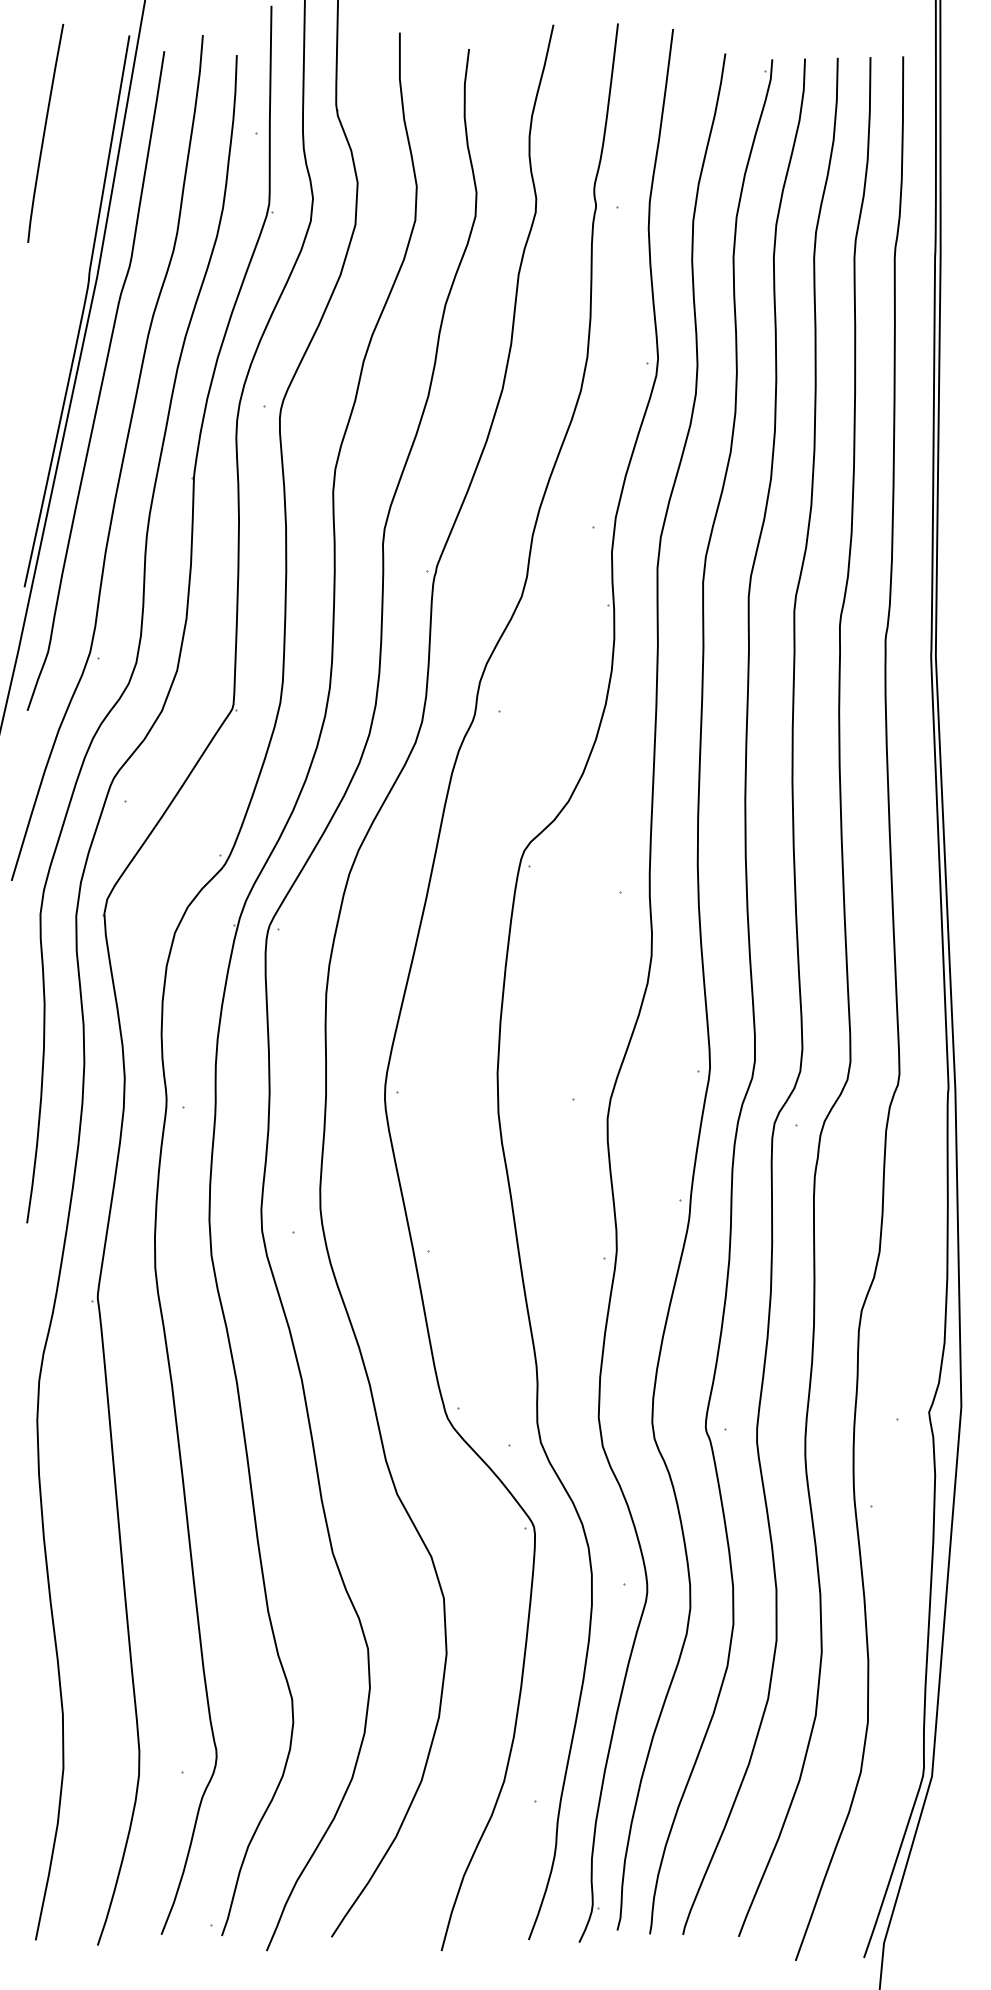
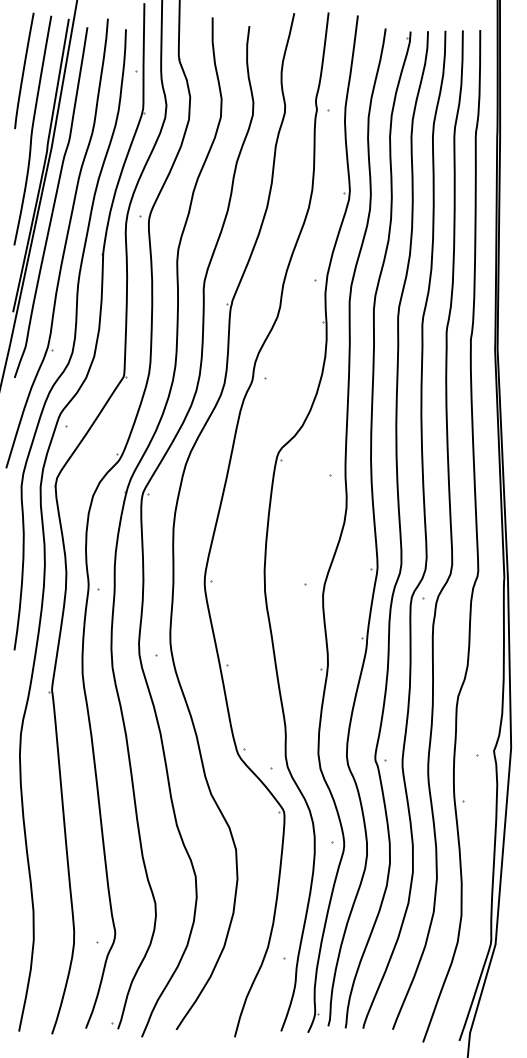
curve: (60, 245) -> (32, 130), added

